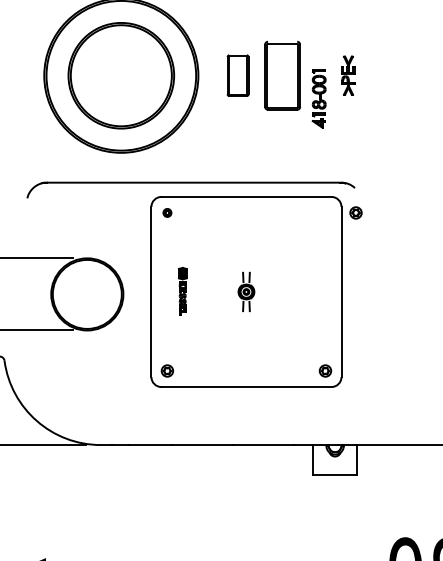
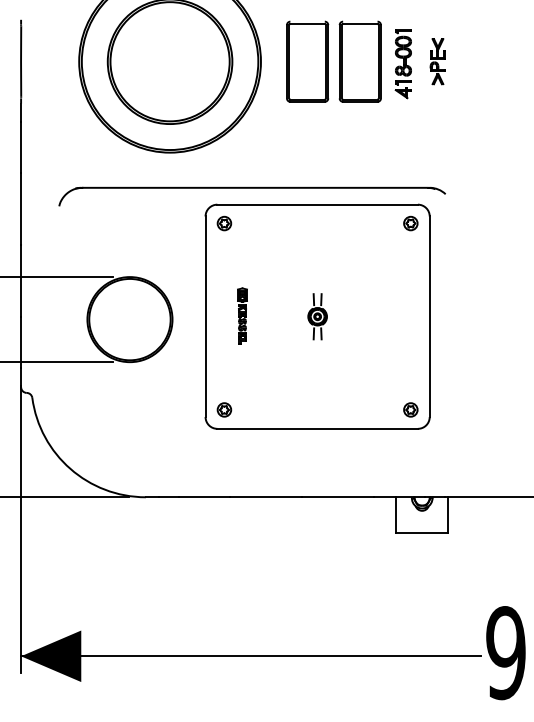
part: (237, 75) -> (307, 61), size x1.67
part: (318, 99) -> (402, 64), moved
part: (167, 212) -> (224, 223), size x1.43
part: (355, 212) -> (410, 223), moved

